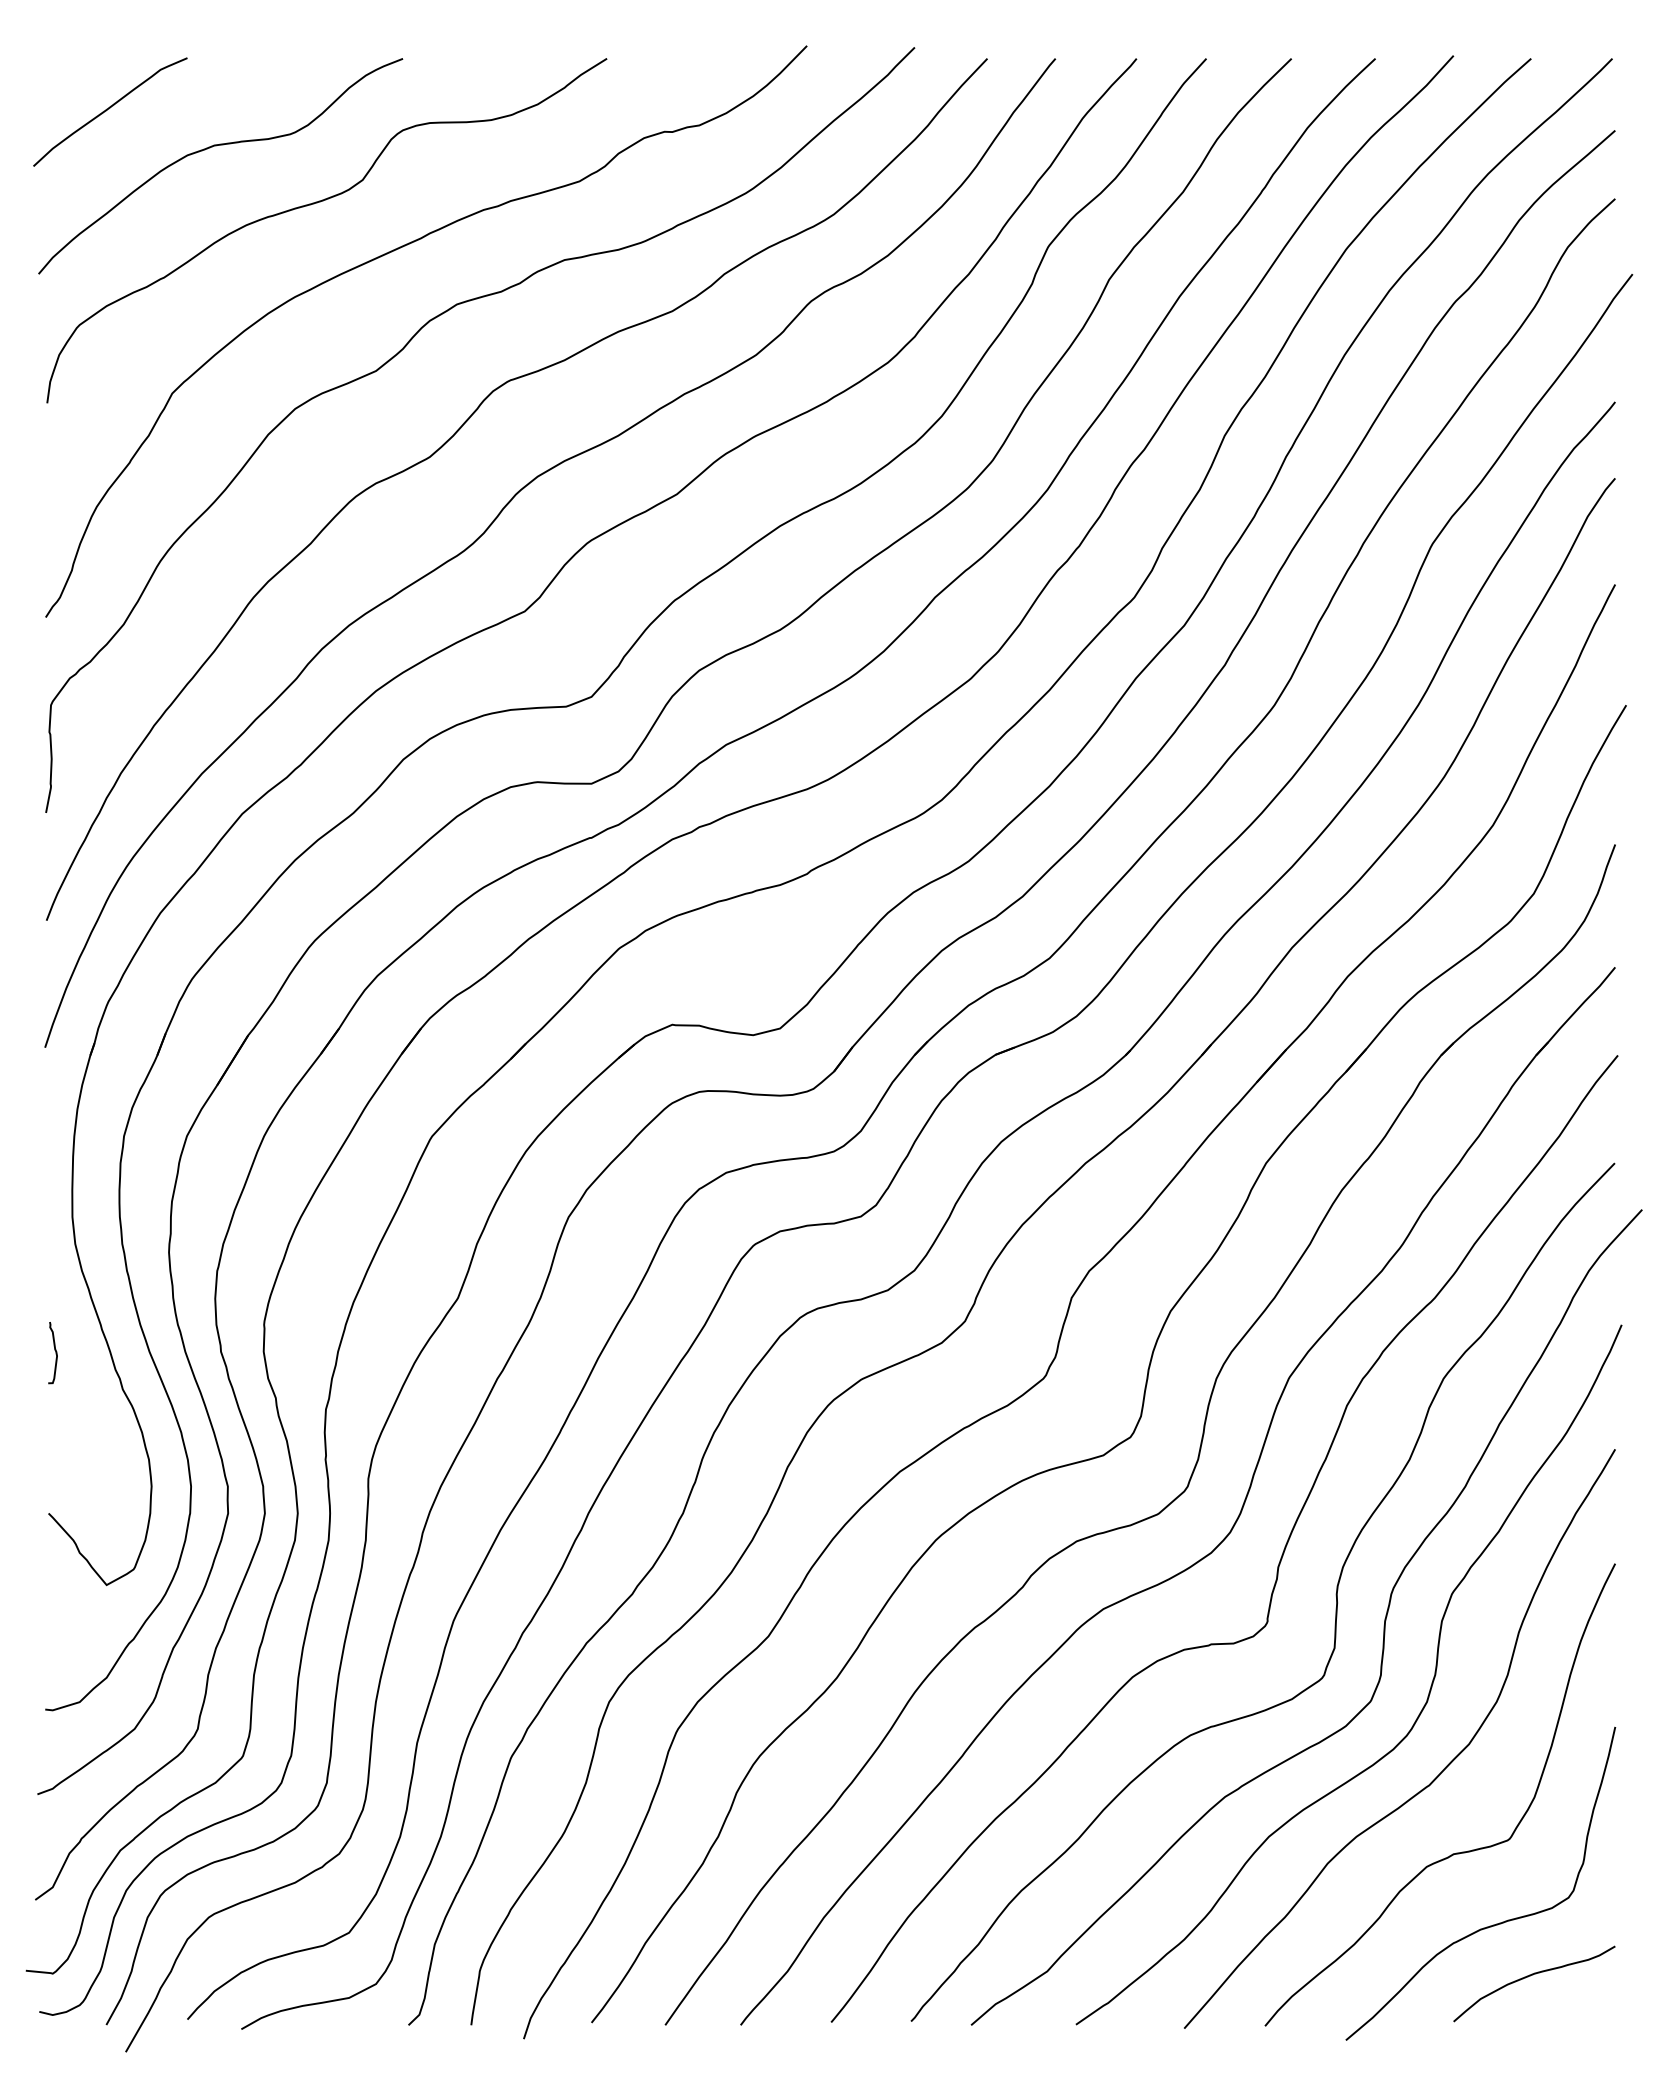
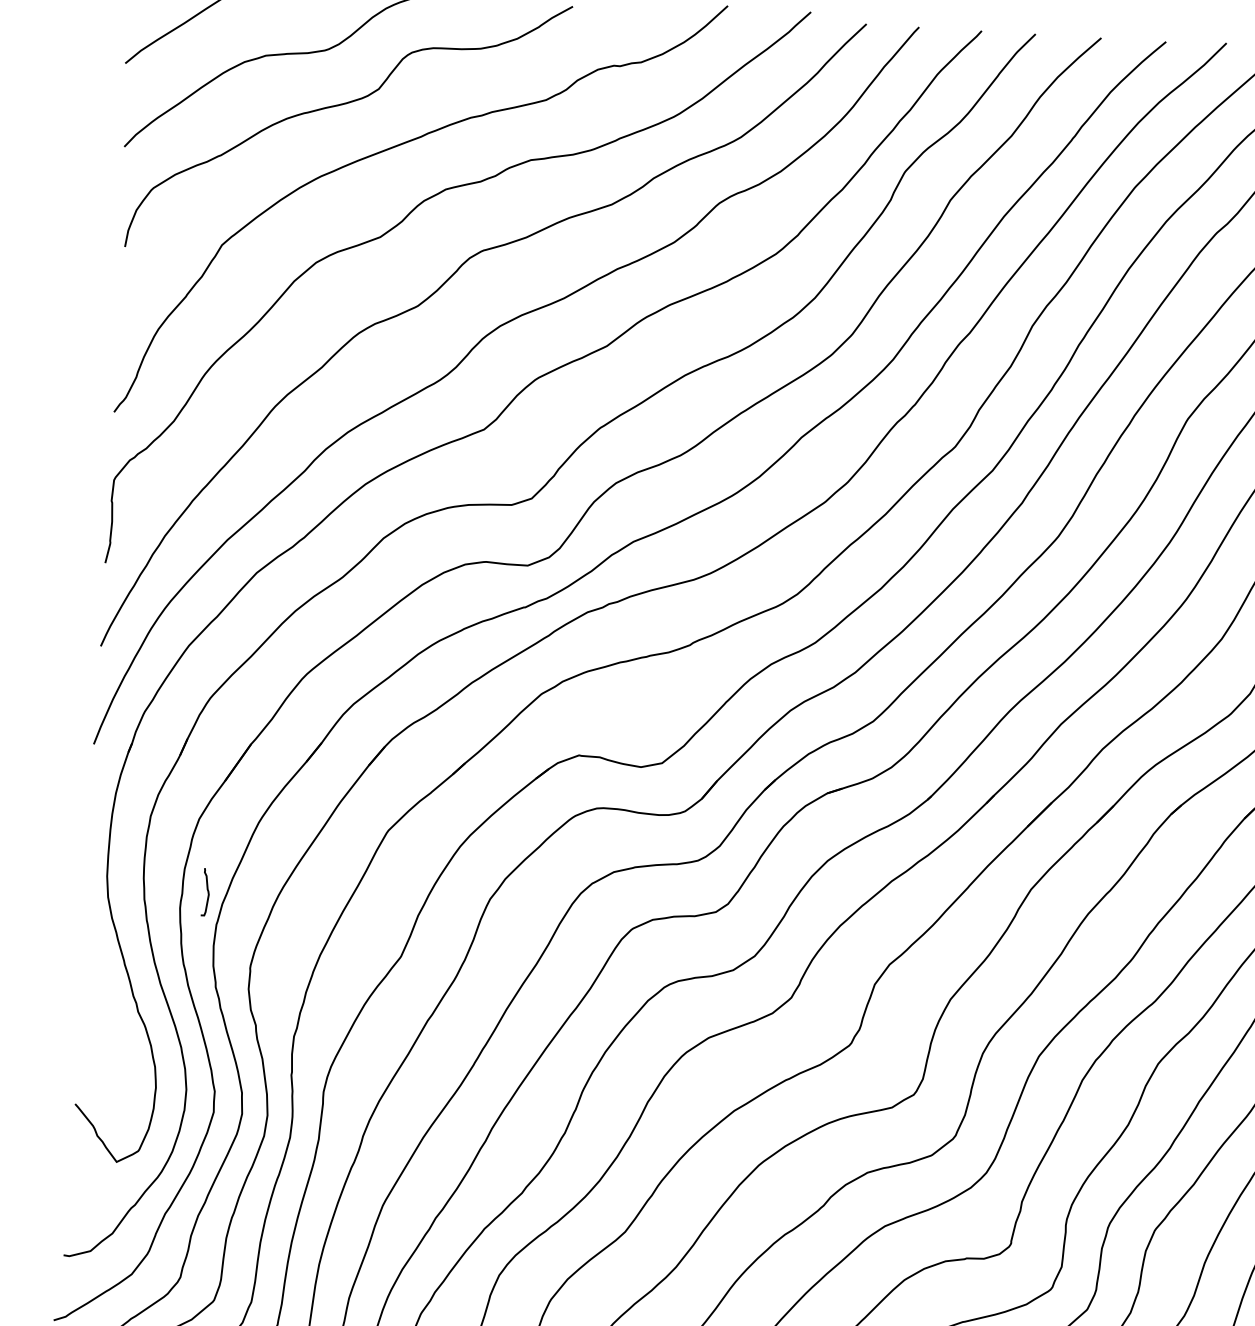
curve: (55, 1353) -> (207, 892), moved

